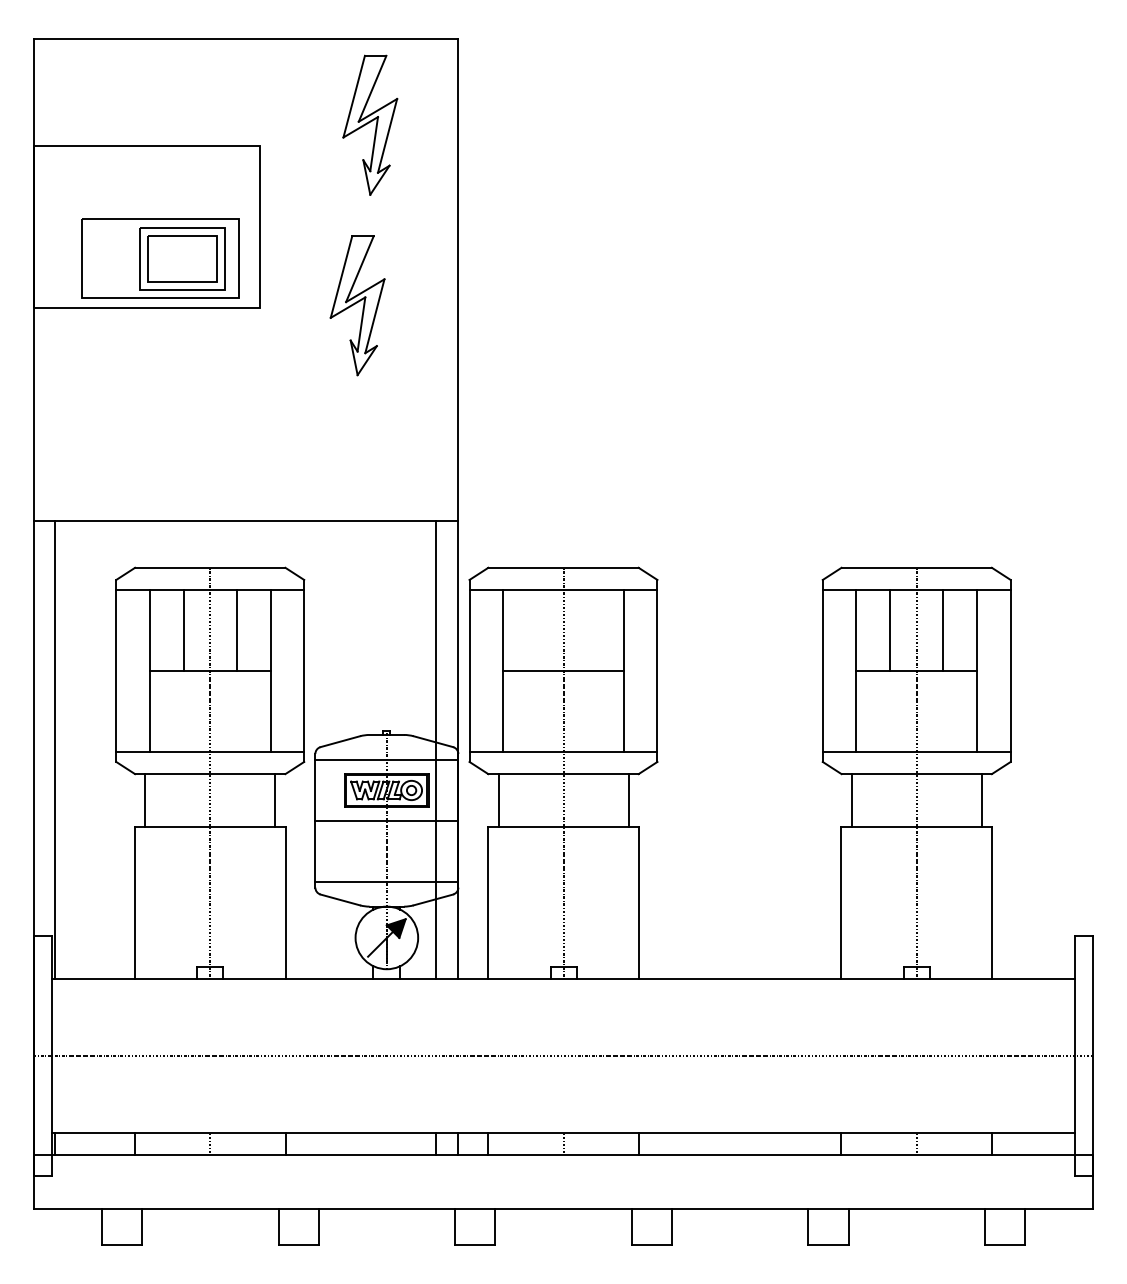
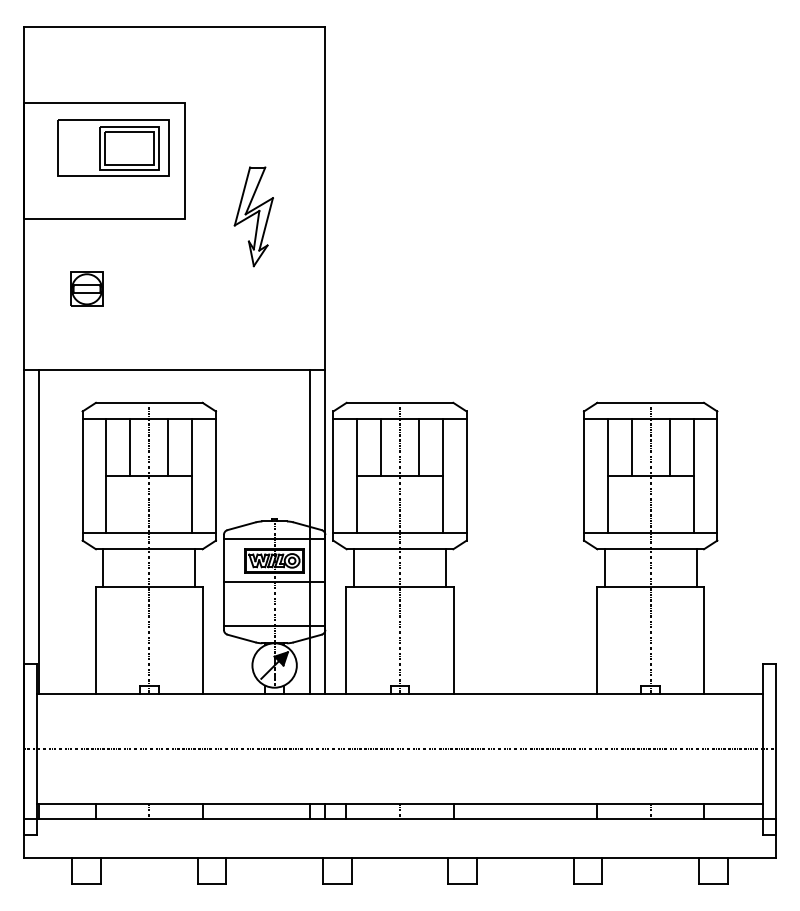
part: (369, 124) -> (262, 88), removed
part: (159, 257) -> (113, 147), moved
part: (121, 406) -> (86, 288), added
line: (537, 630) -> (381, 447), added
line: (589, 630) -> (418, 447), added

